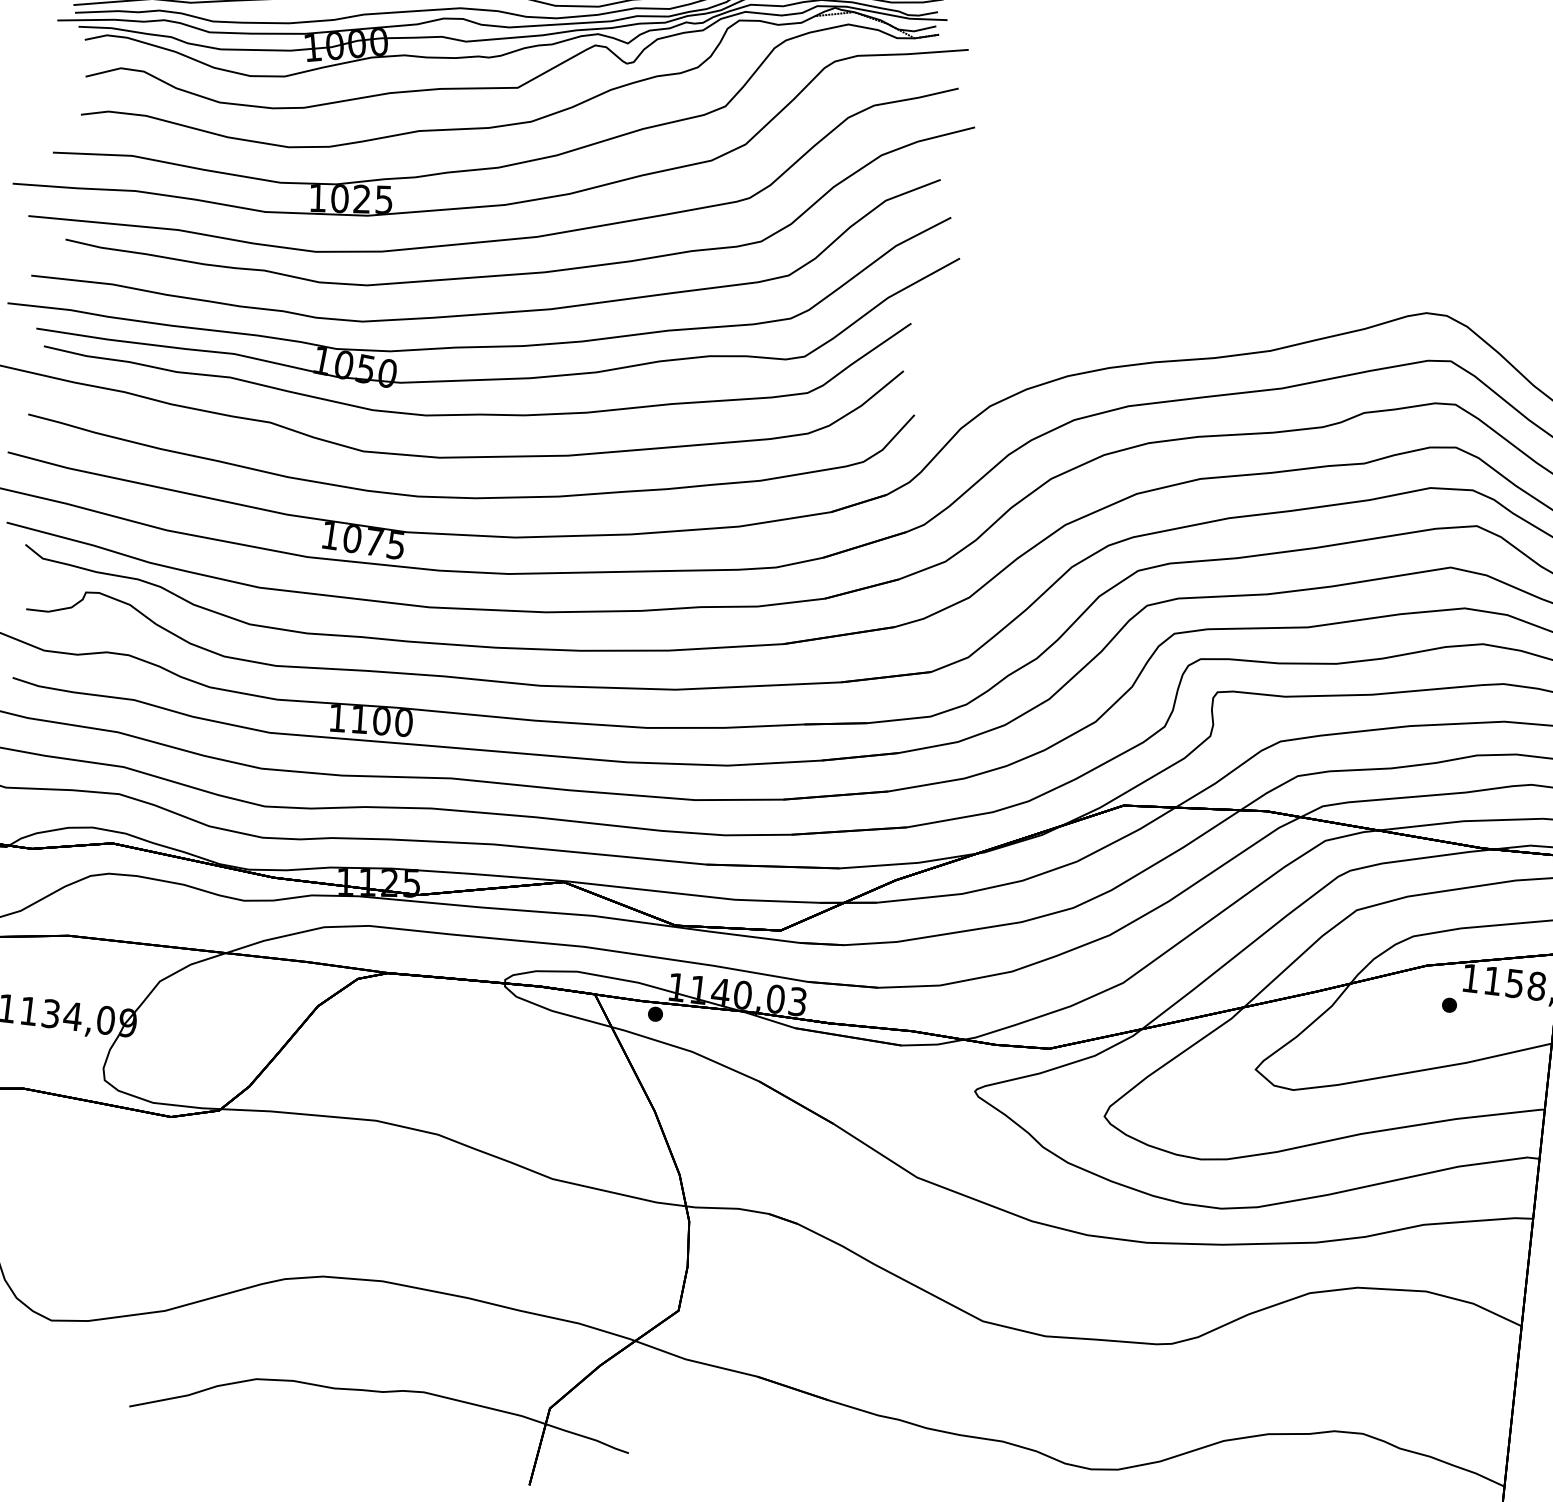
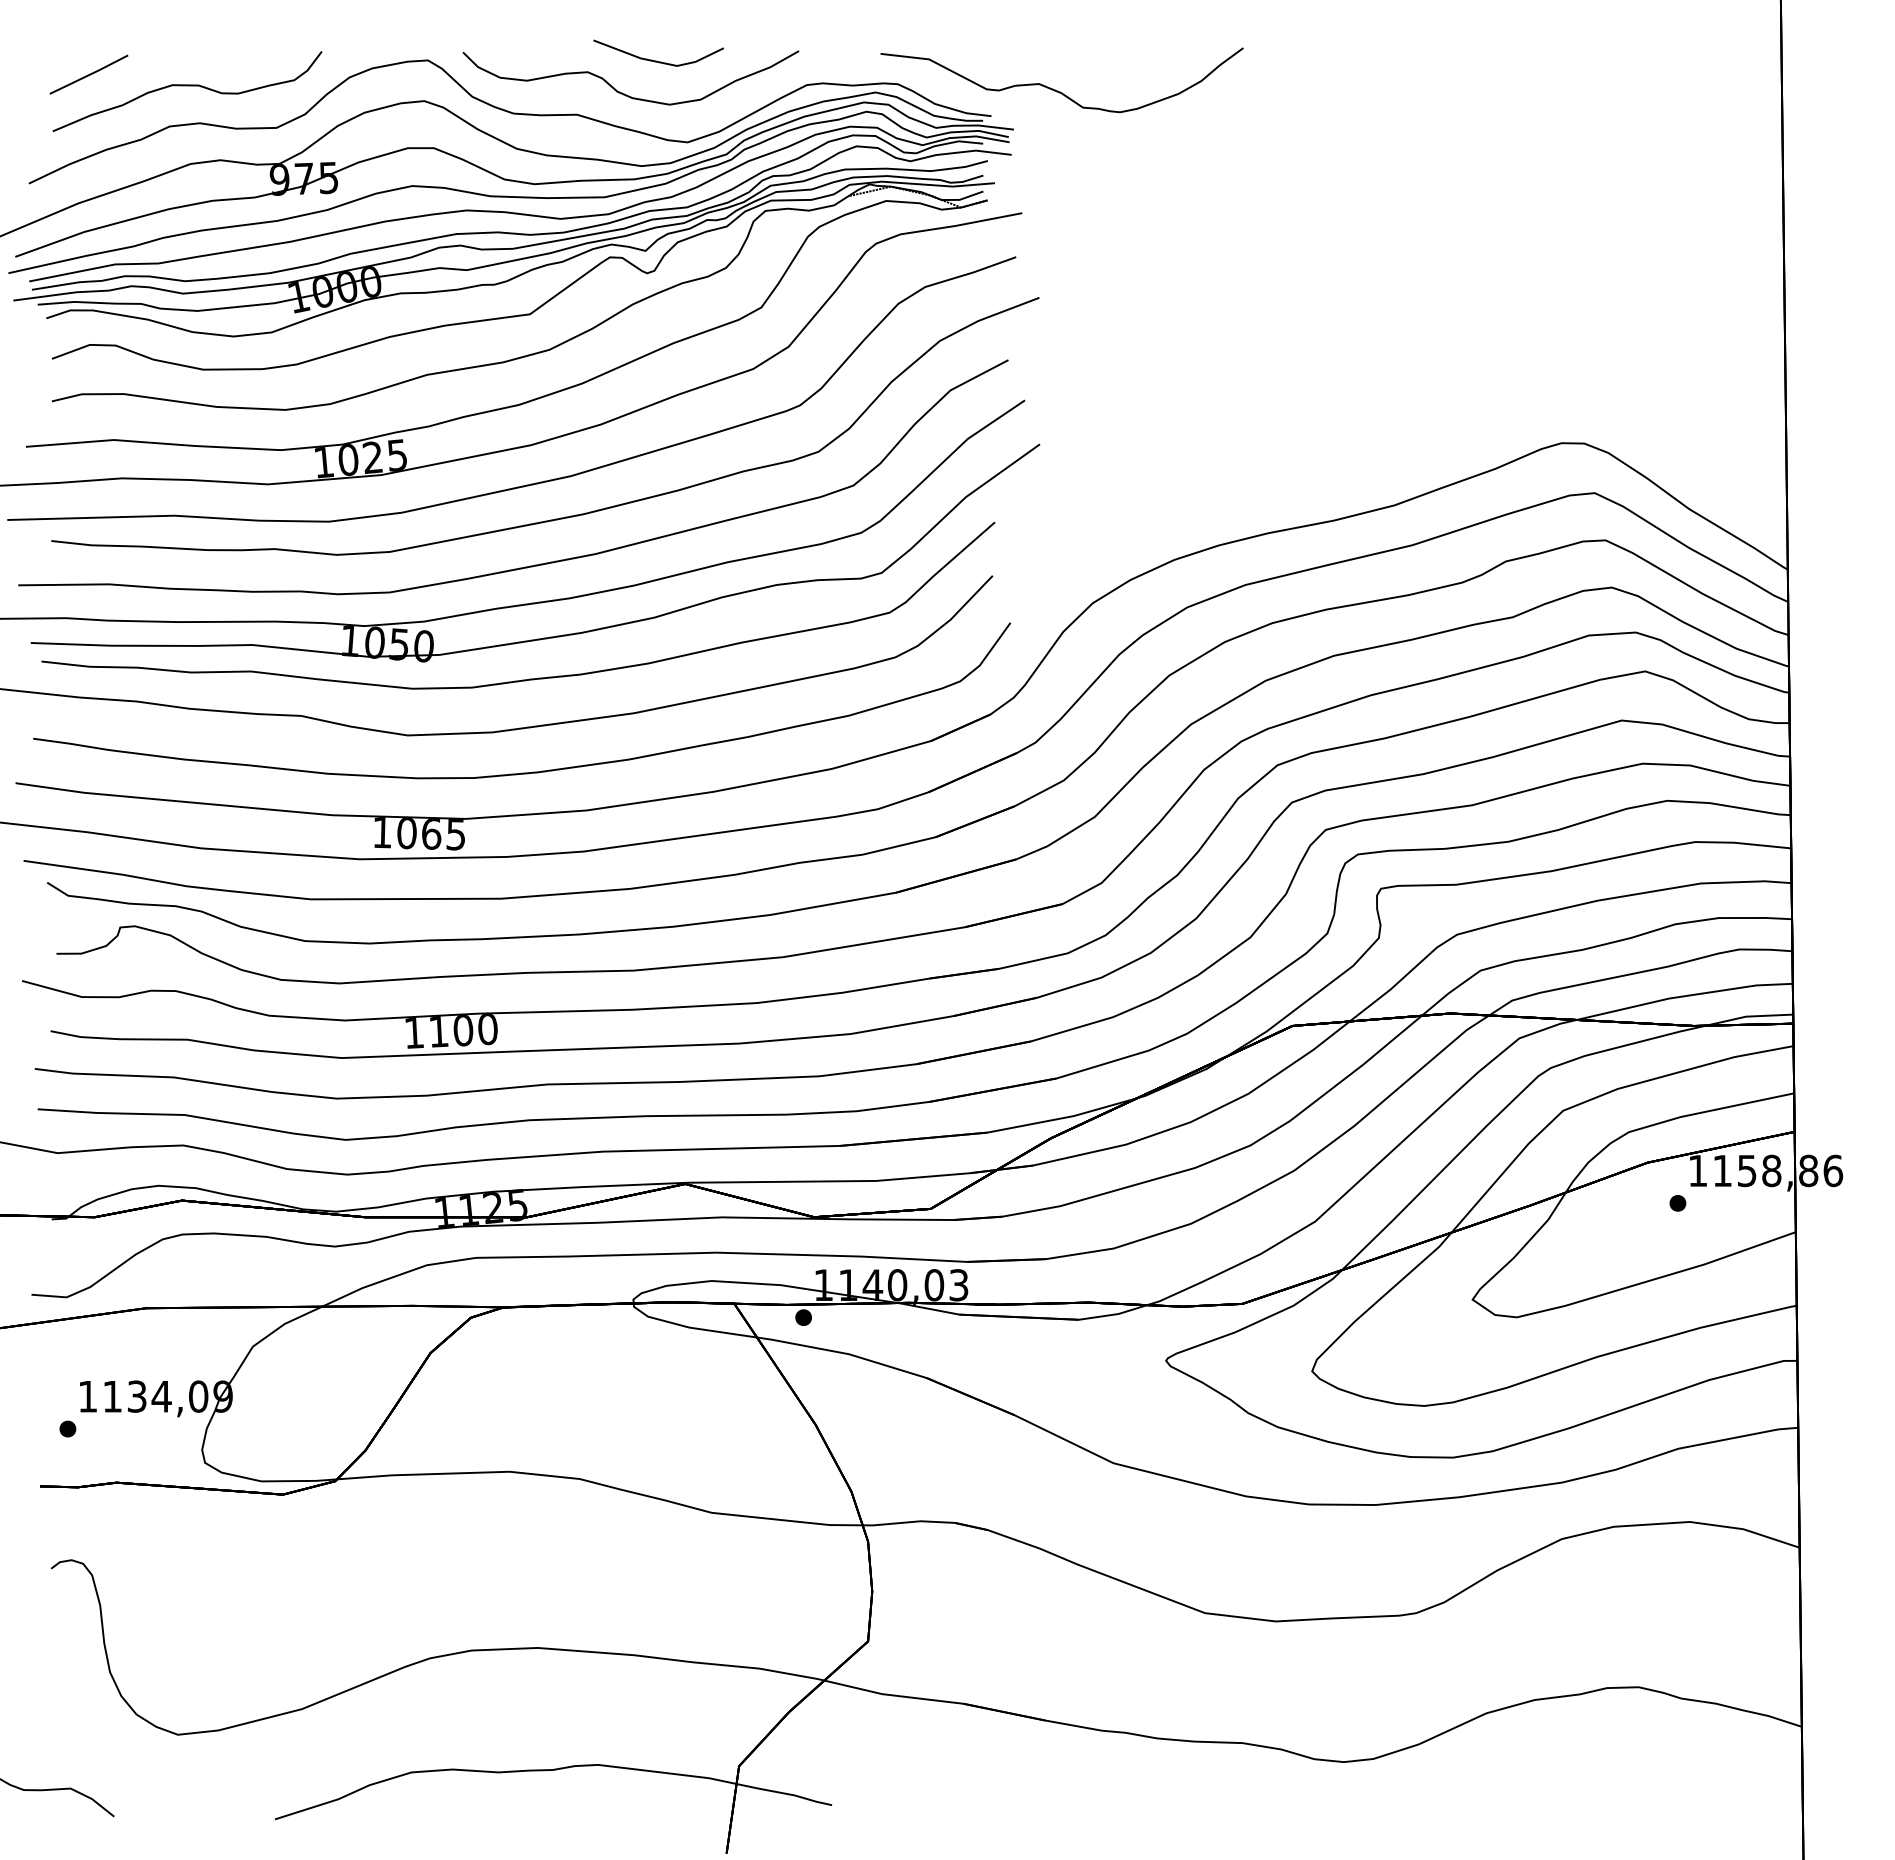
text: (374, 541) -> (431, 833), 1075 -> 1065

